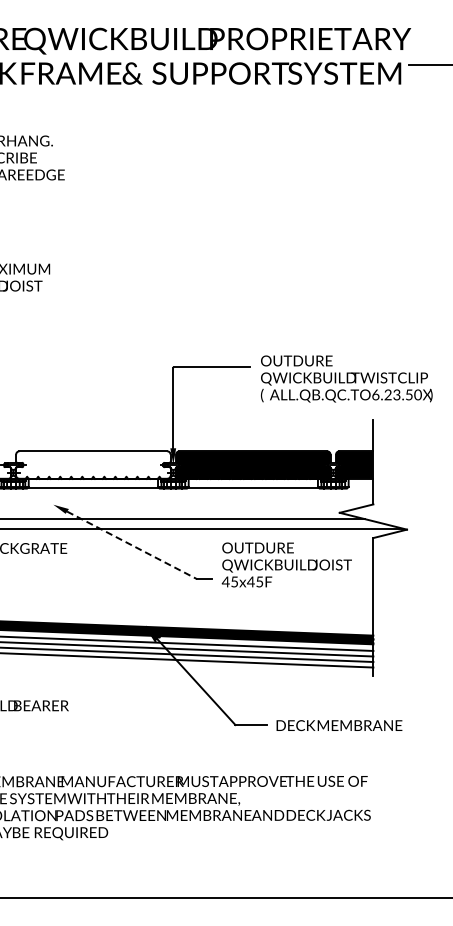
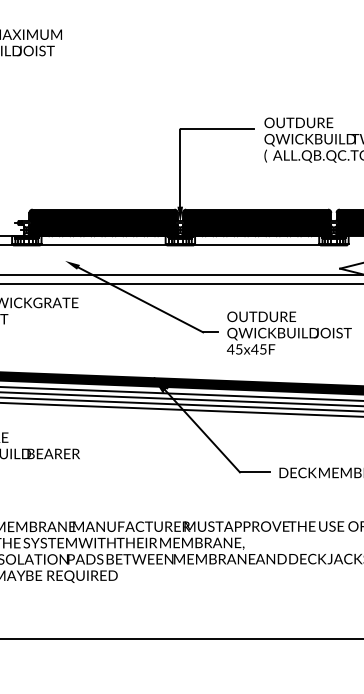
fill: (93, 464) -> (103, 222), added
line: (132, 545) -> (141, 300), dashed -> solid
text: (286, 564) -> (288, 332), moved

